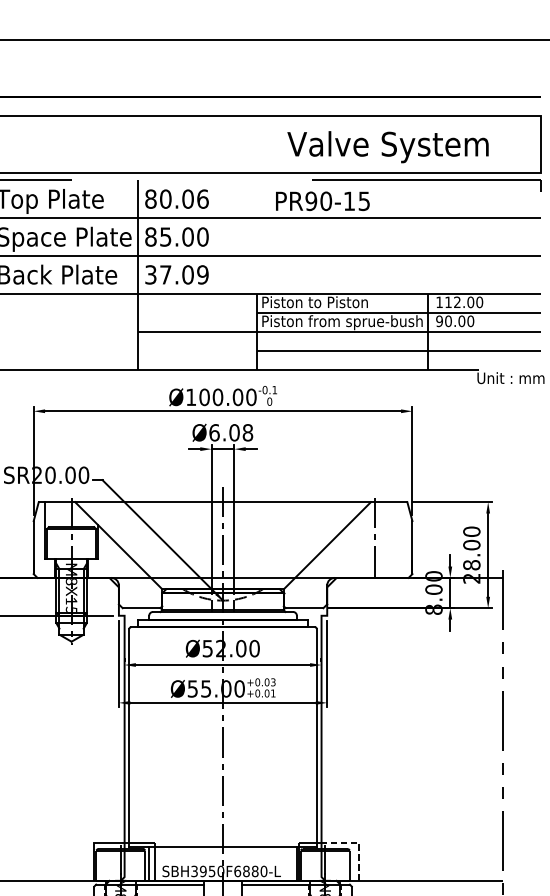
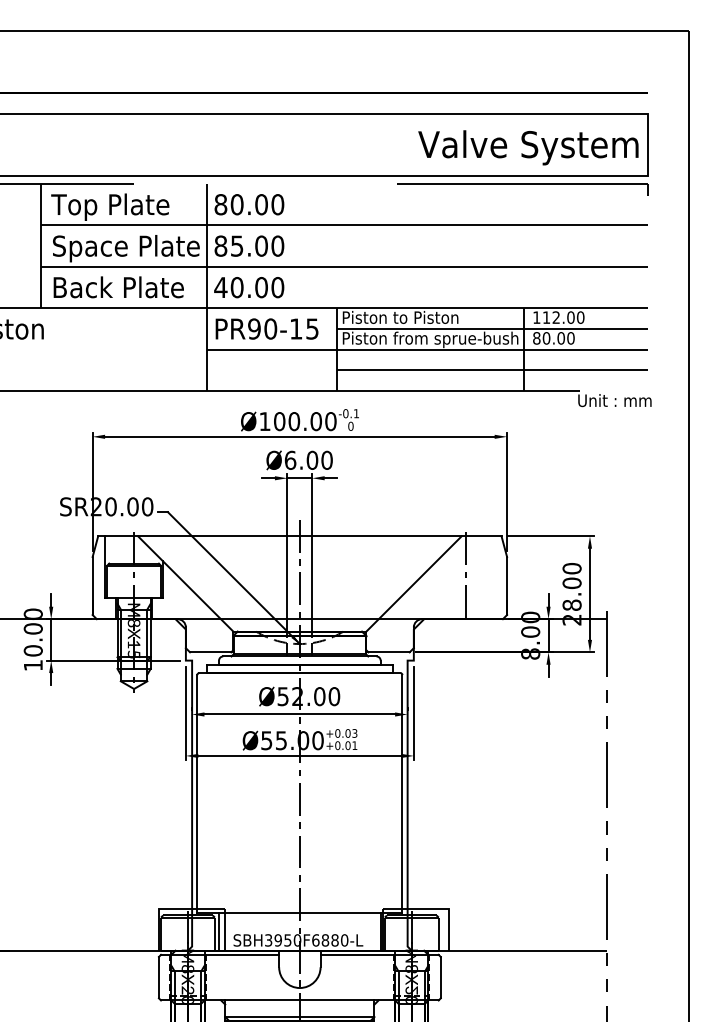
text: (388, 146) -> (528, 147), moved
text: (202, 198) -> (277, 204), 80.06 -> 80.00
text: (322, 200) -> (266, 328), moved
text: (177, 274) -> (249, 287), 37.09 -> 40.00
text: (439, 321) -> (536, 338), 90.00 -> 80.00
text: (247, 432) -> (326, 460), Ø6.08 -> Ø6.00
line: (359, 844) -> (449, 910), dashed -> solid

